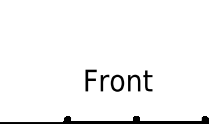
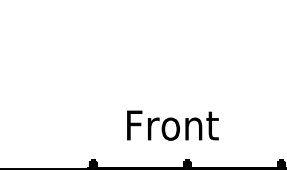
text: (118, 80) -> (172, 125), moved

